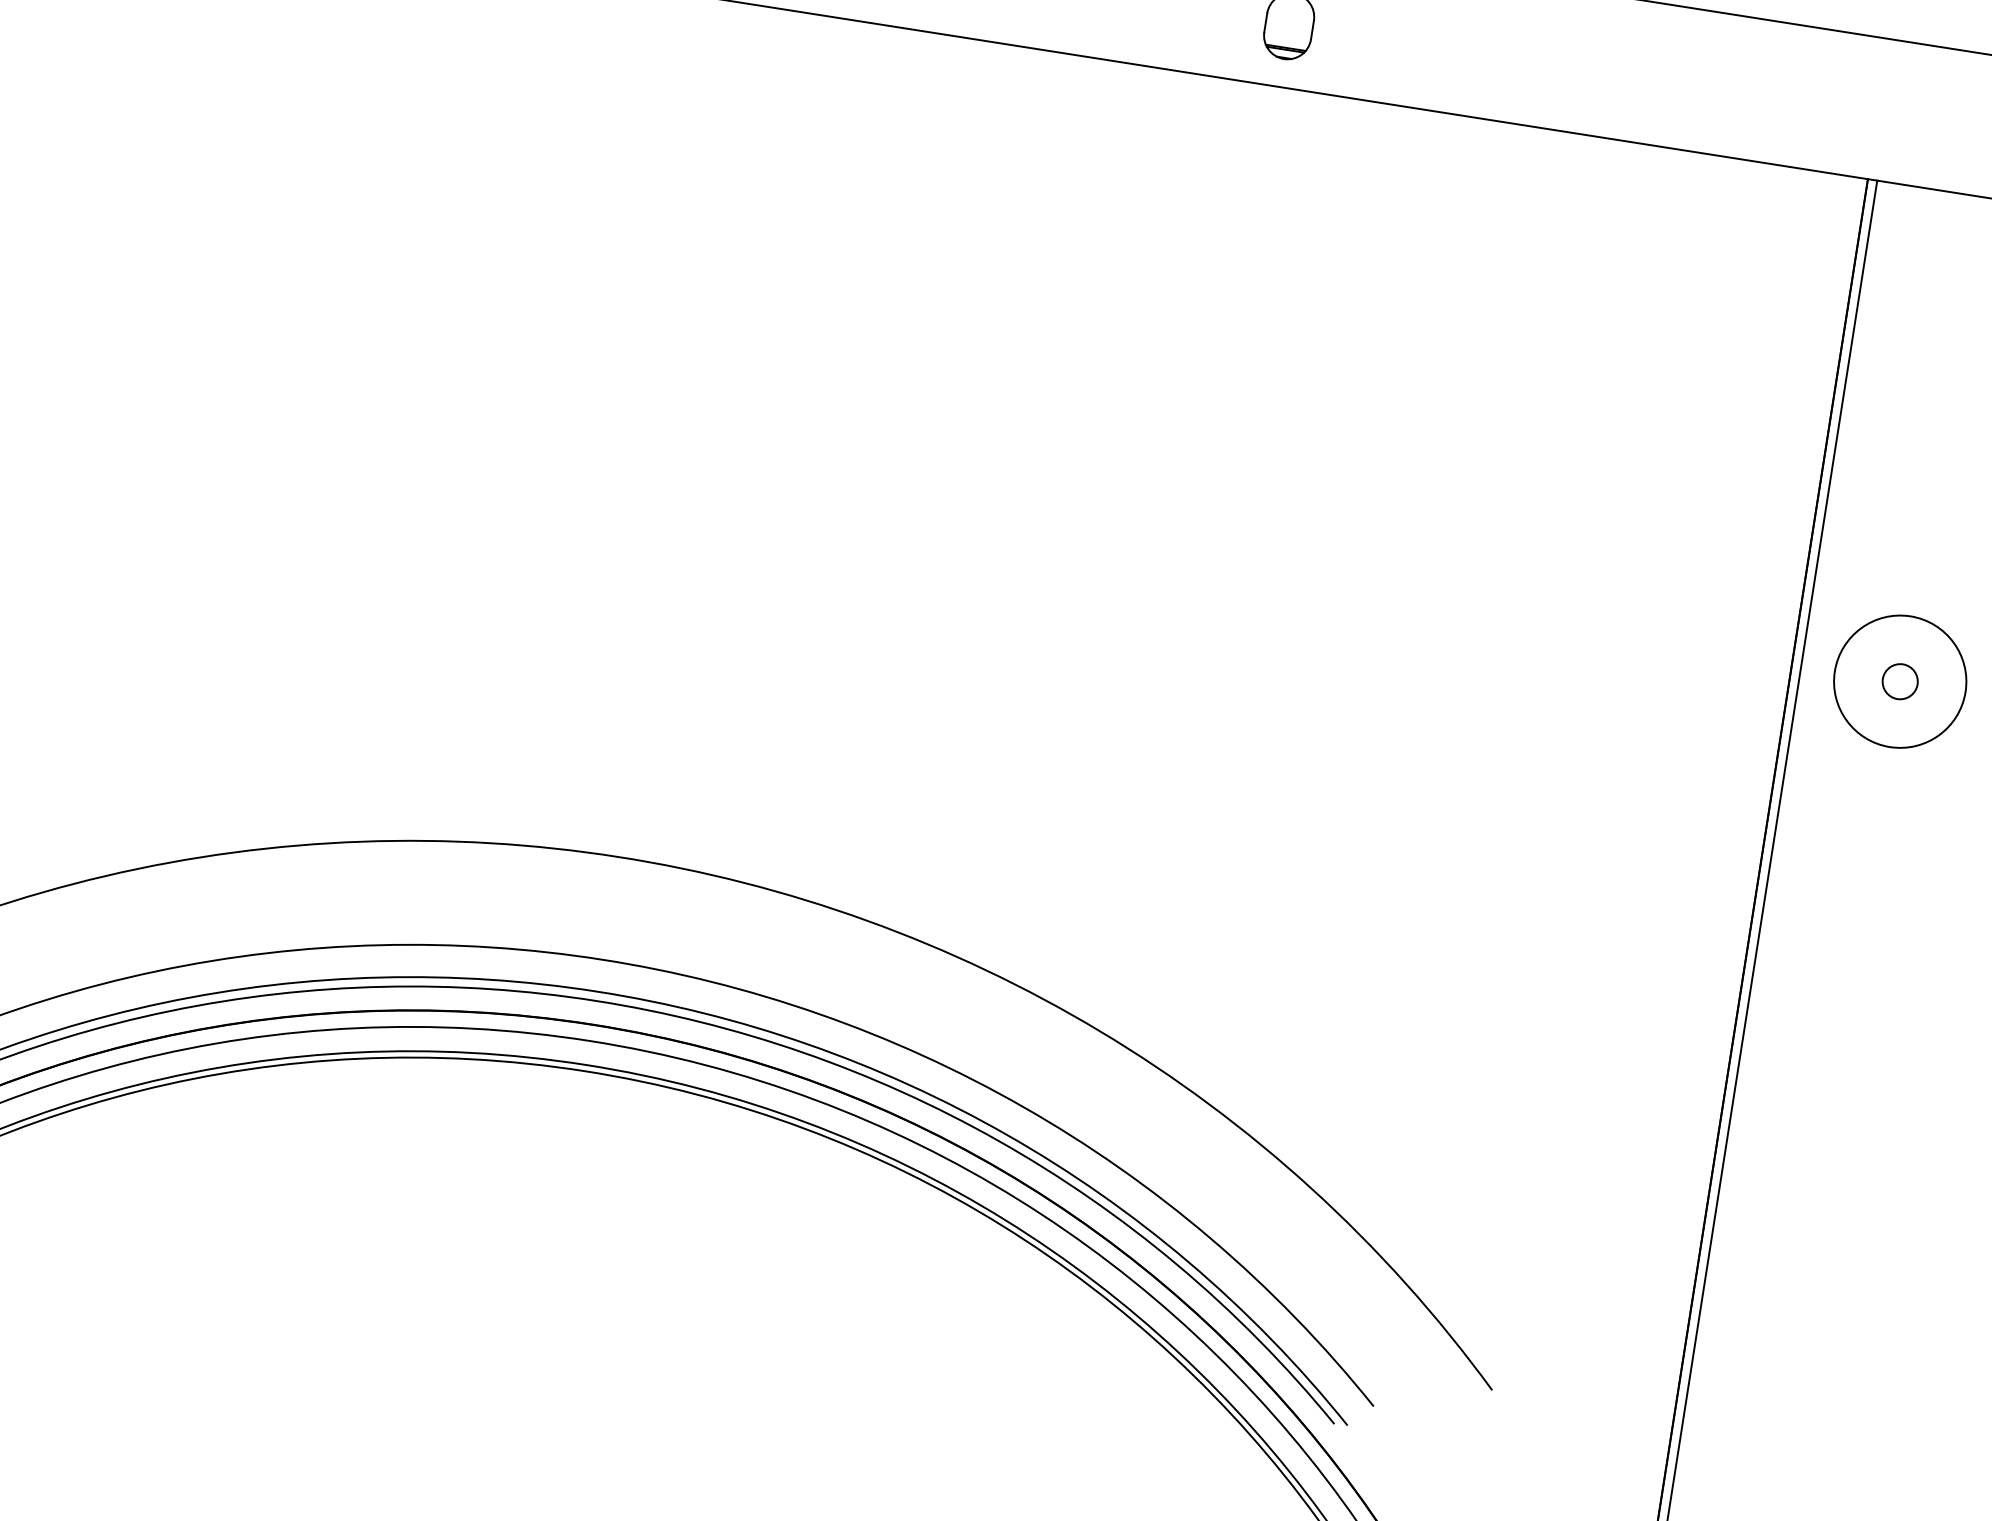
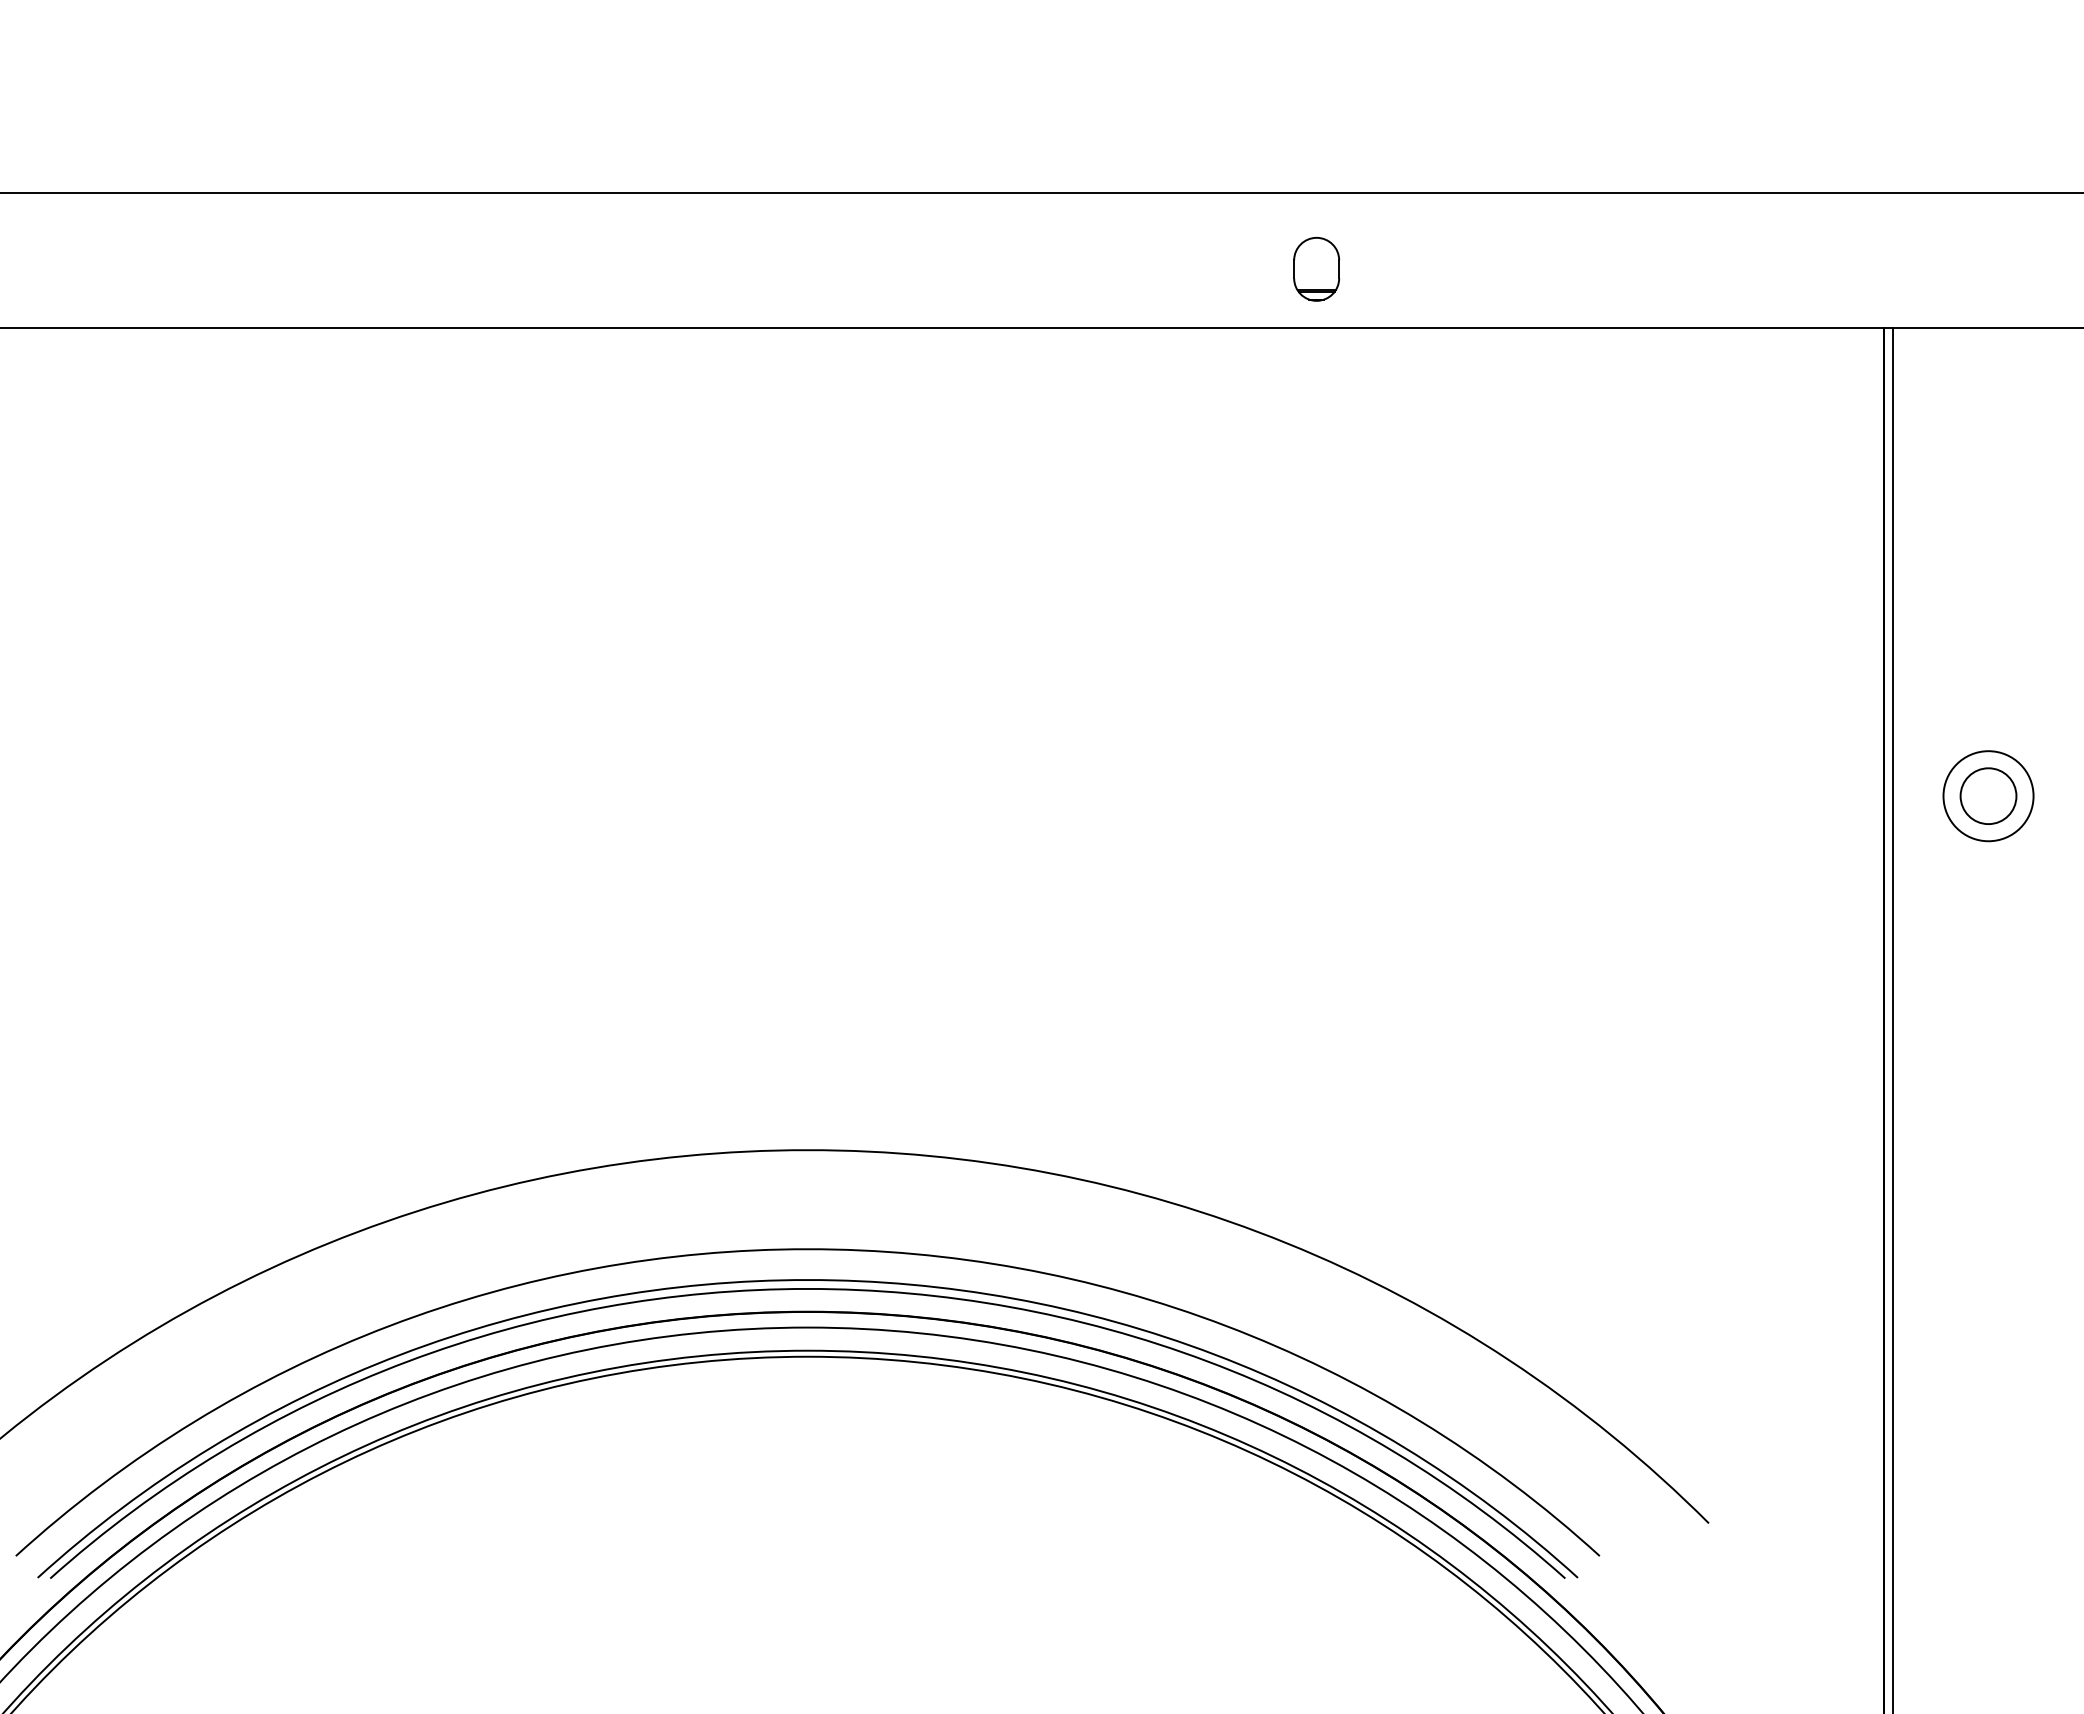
circle: (1900, 682) -> (1988, 796), size x0.71
circle: (1900, 682) -> (1988, 796), size x1.67

